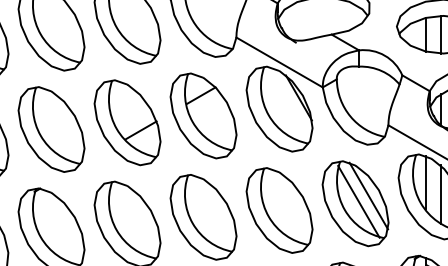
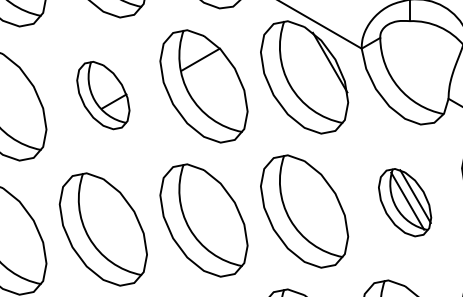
part: (127, 122) -> (103, 95), size x0.6
part: (355, 203) -> (404, 202), size x0.6

